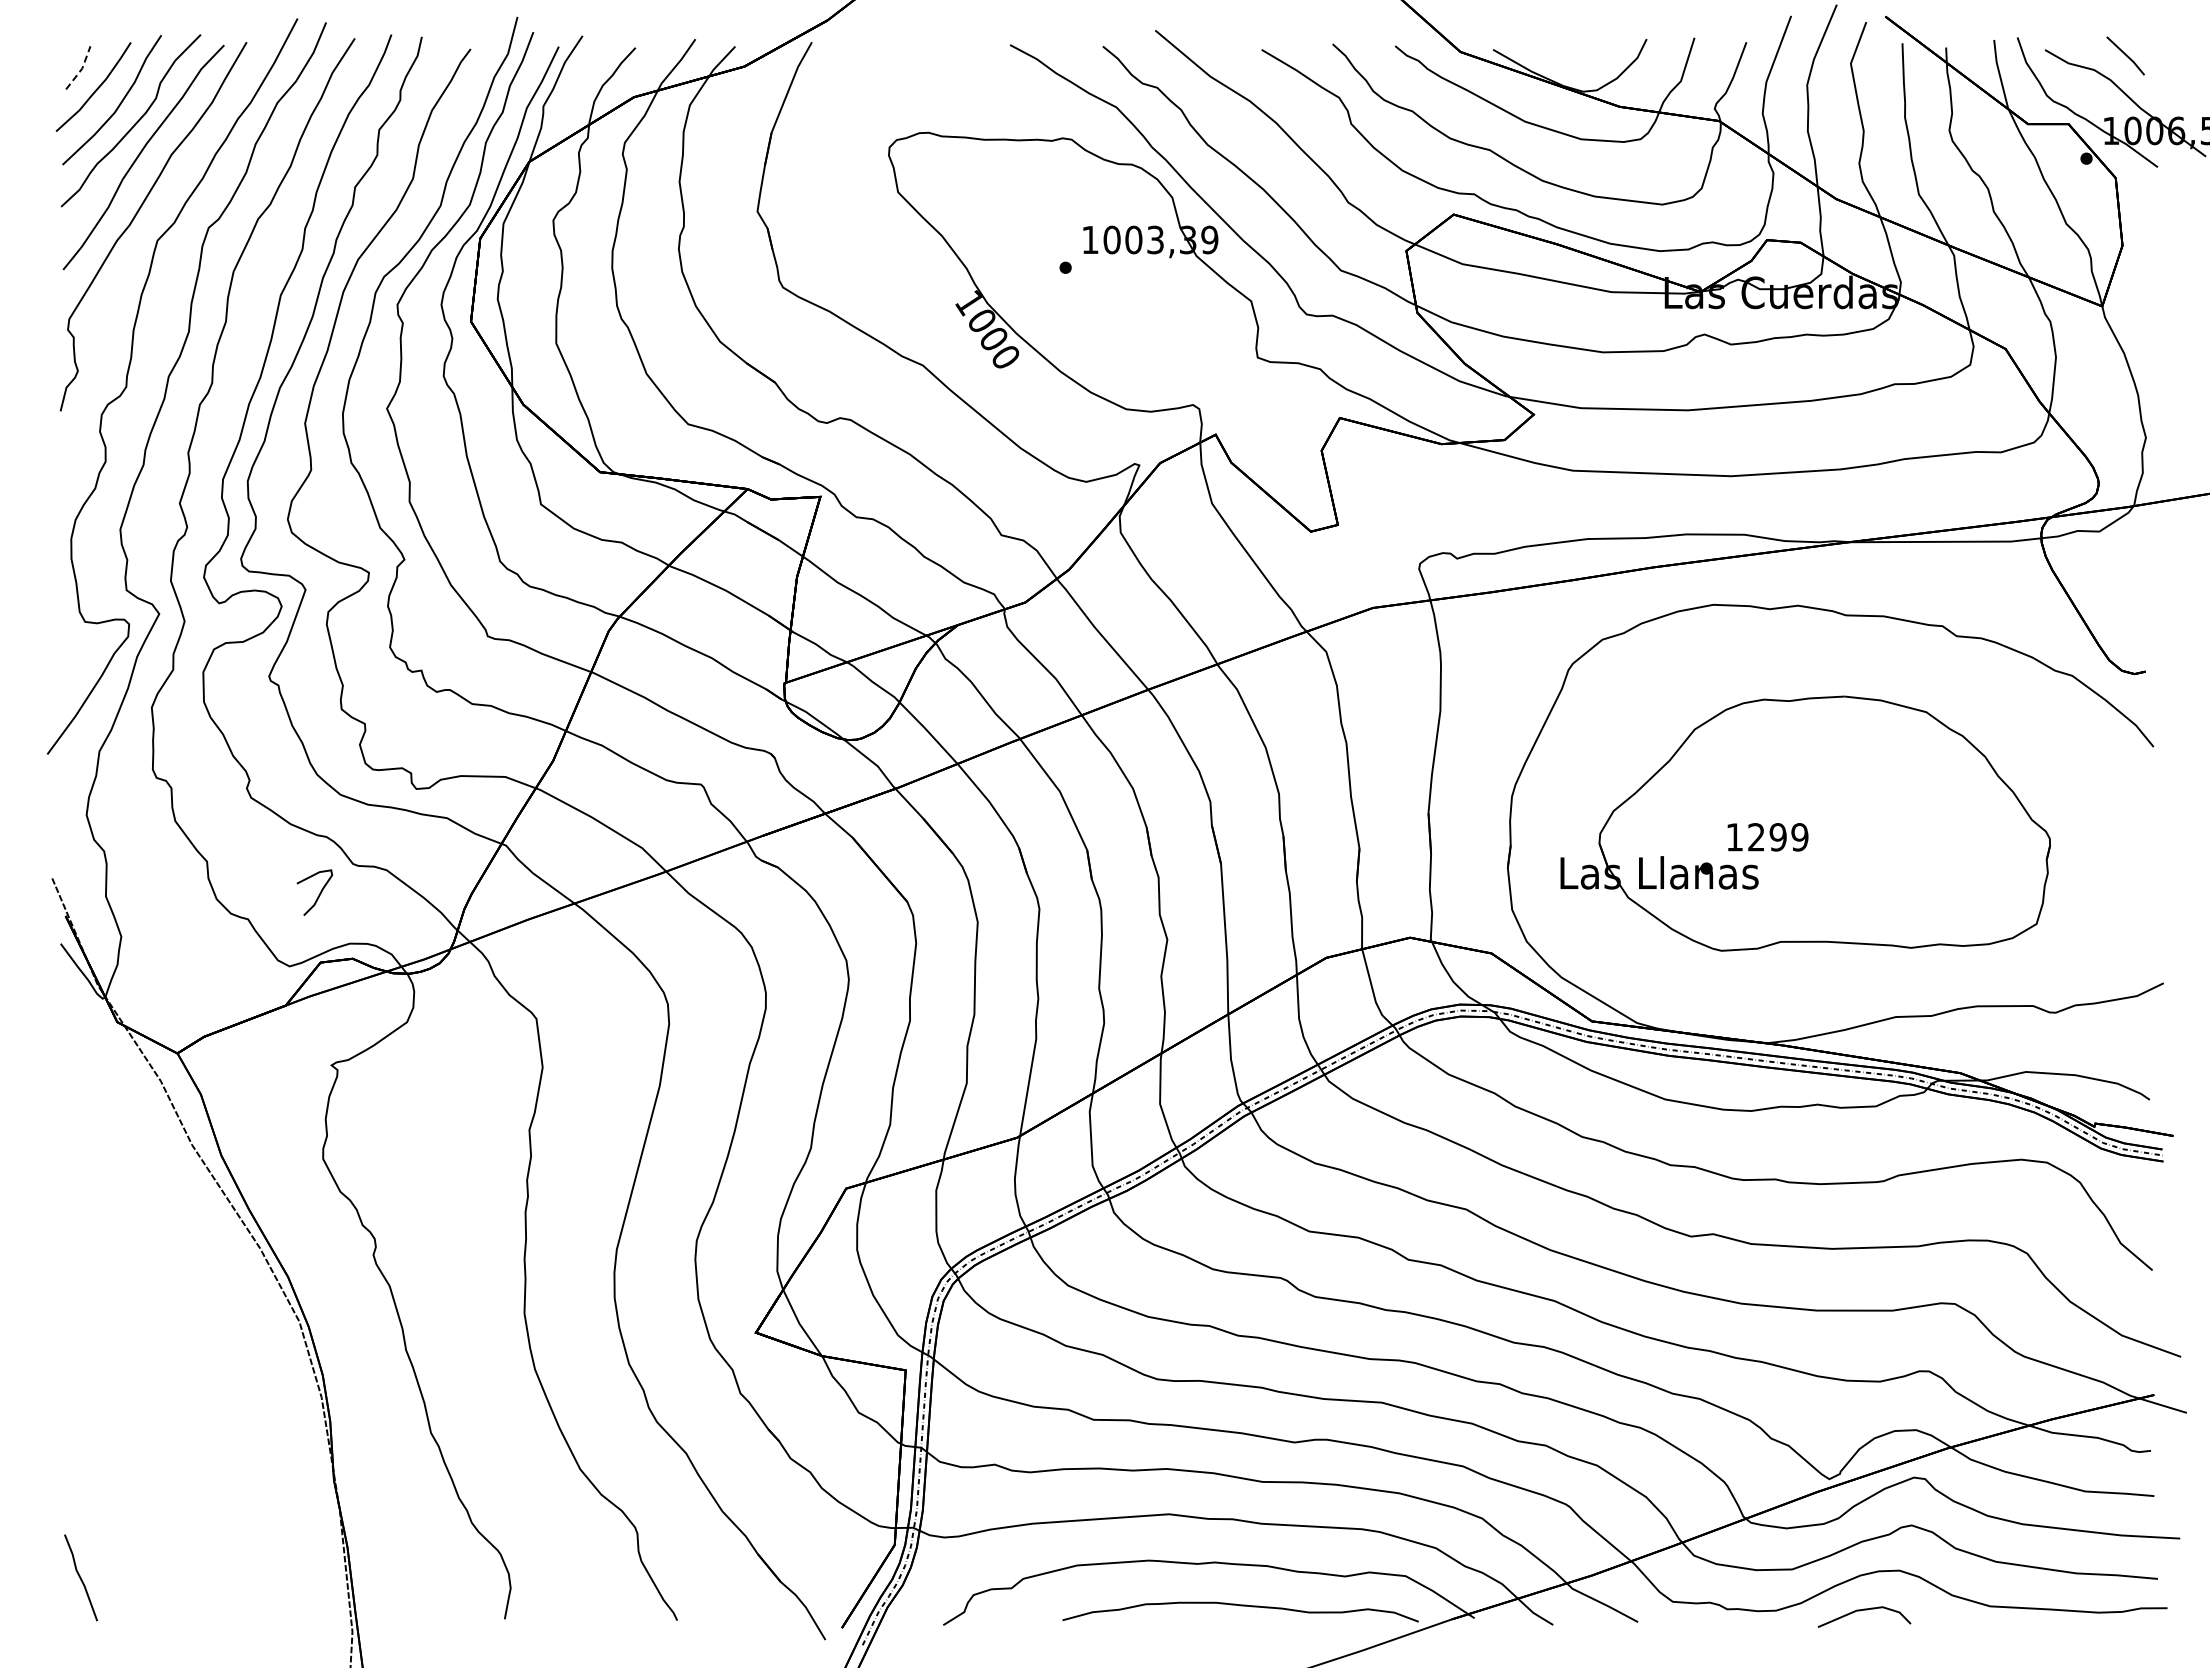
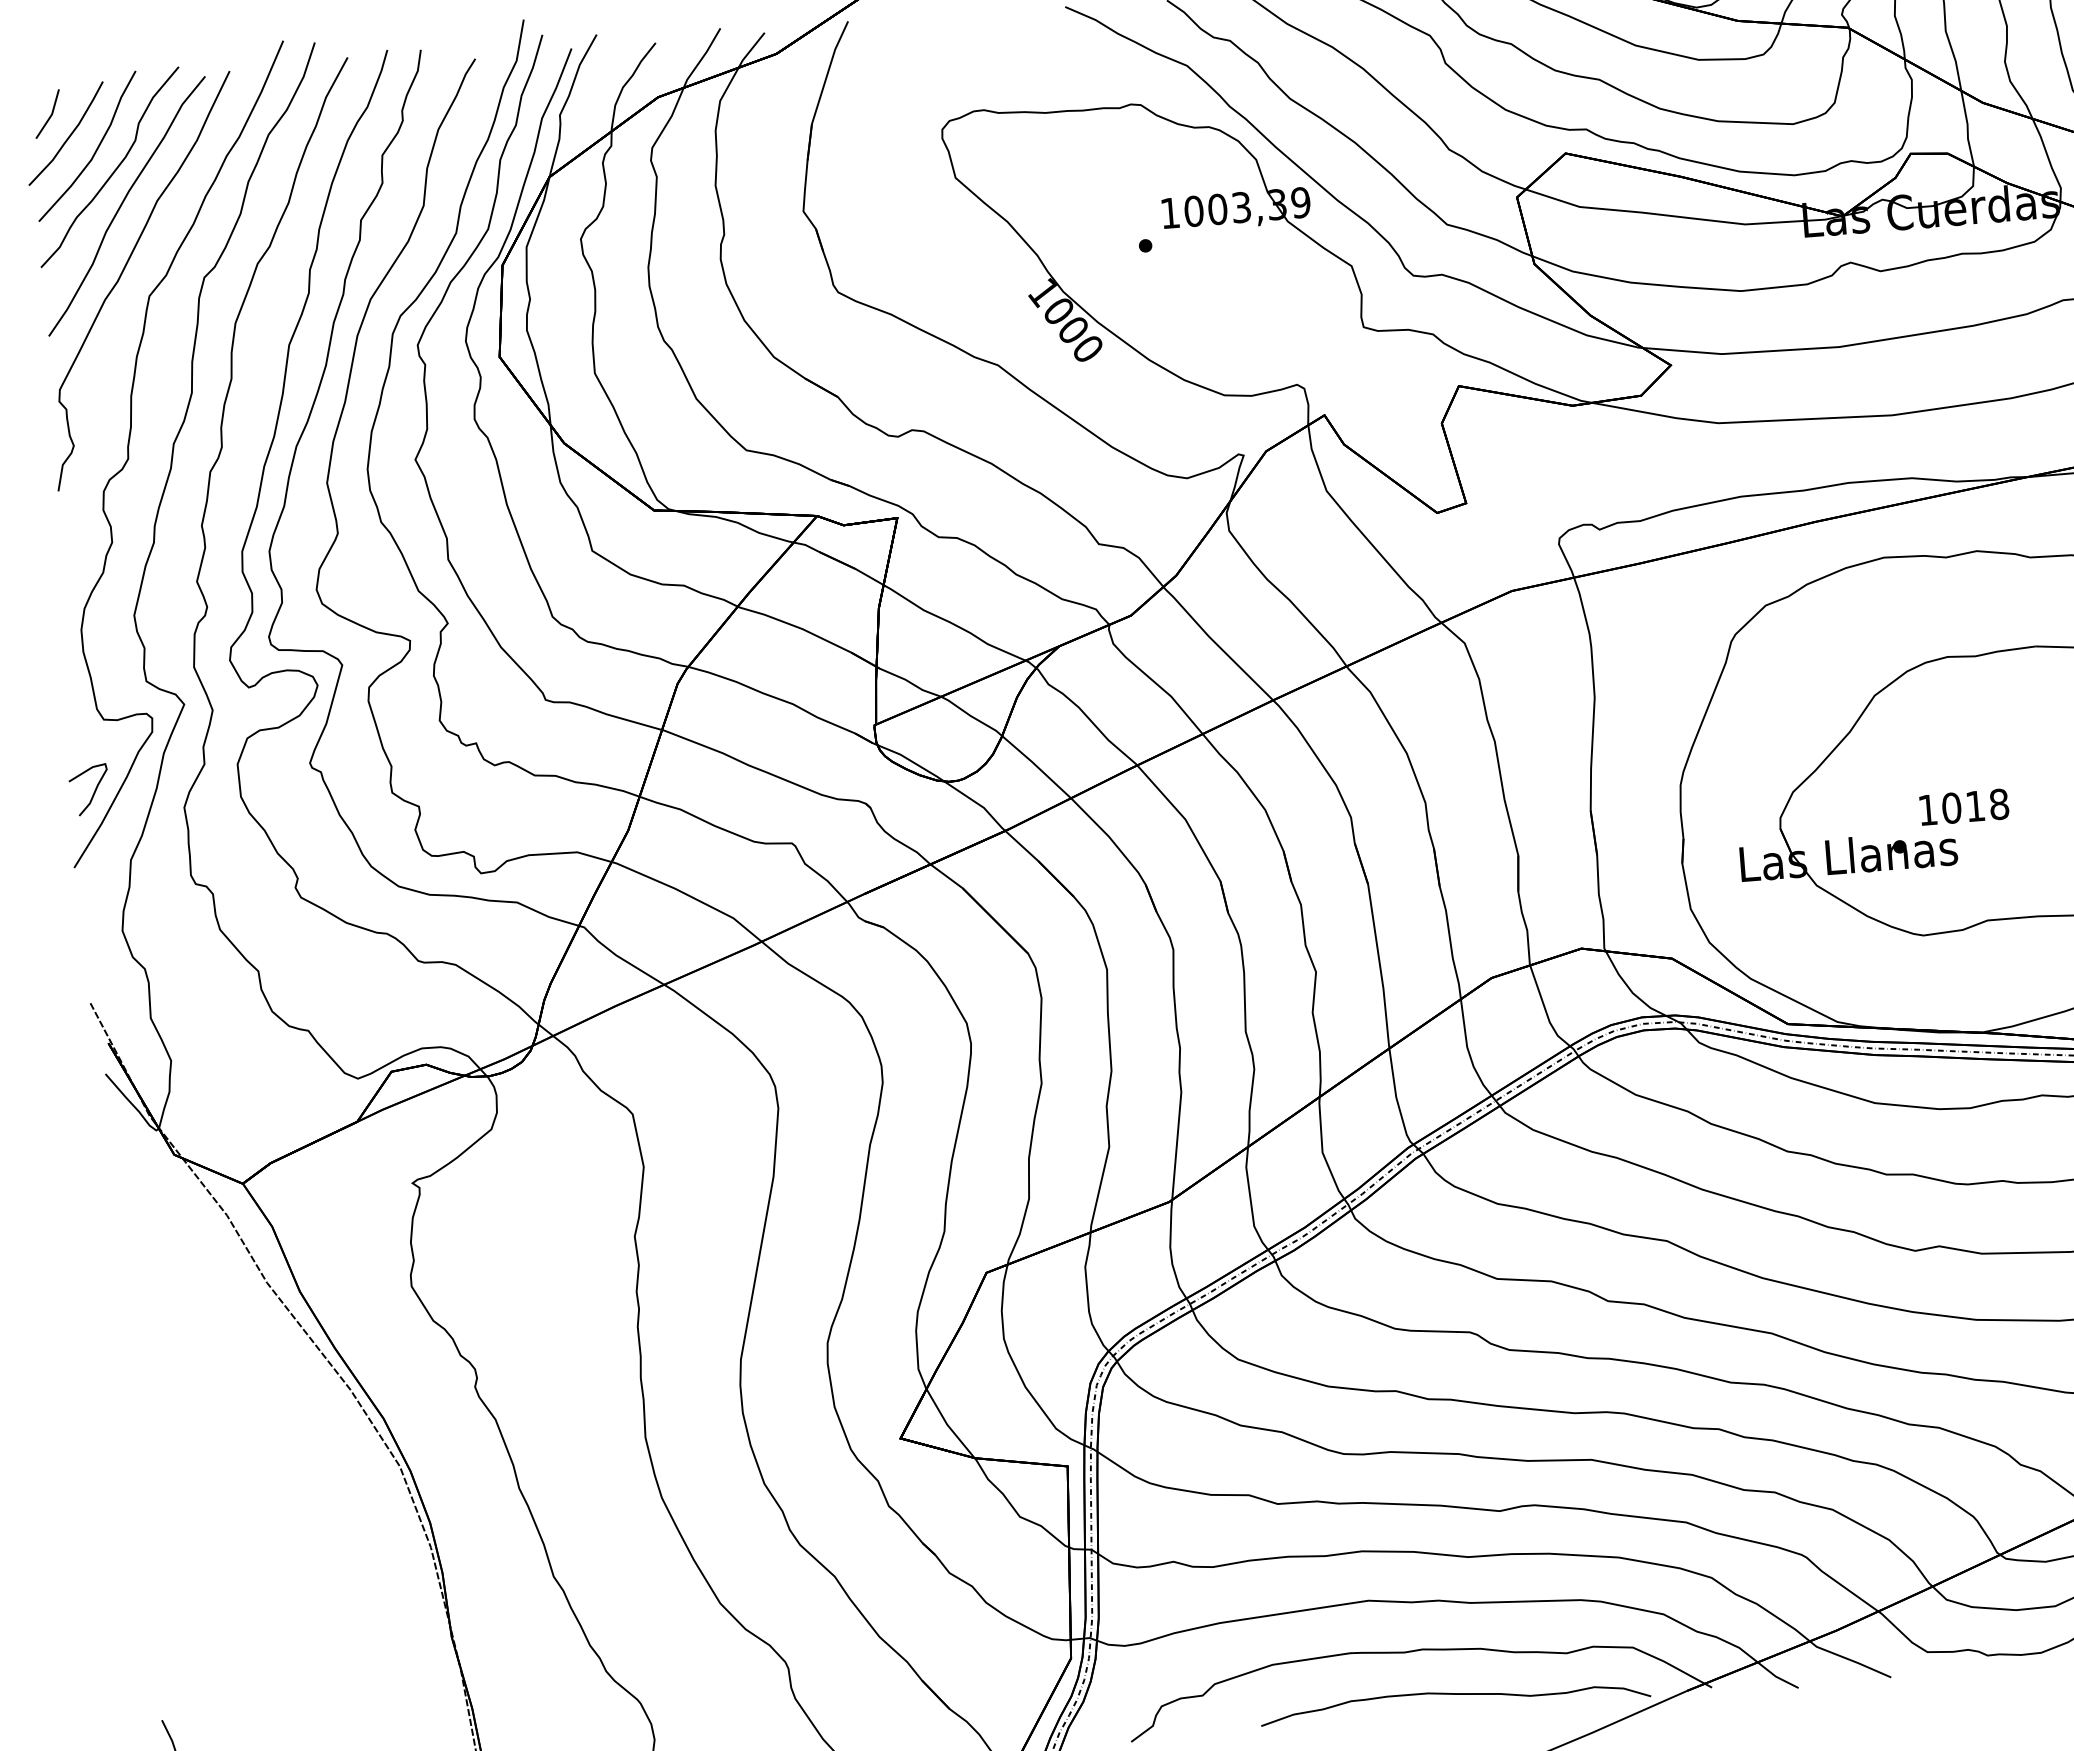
line: (81, 69) -> (51, 115), dashed -> solid
text: (1778, 837) -> (1975, 806), 1299 -> 1018
curve: (318, 894) -> (93, 791), moved

